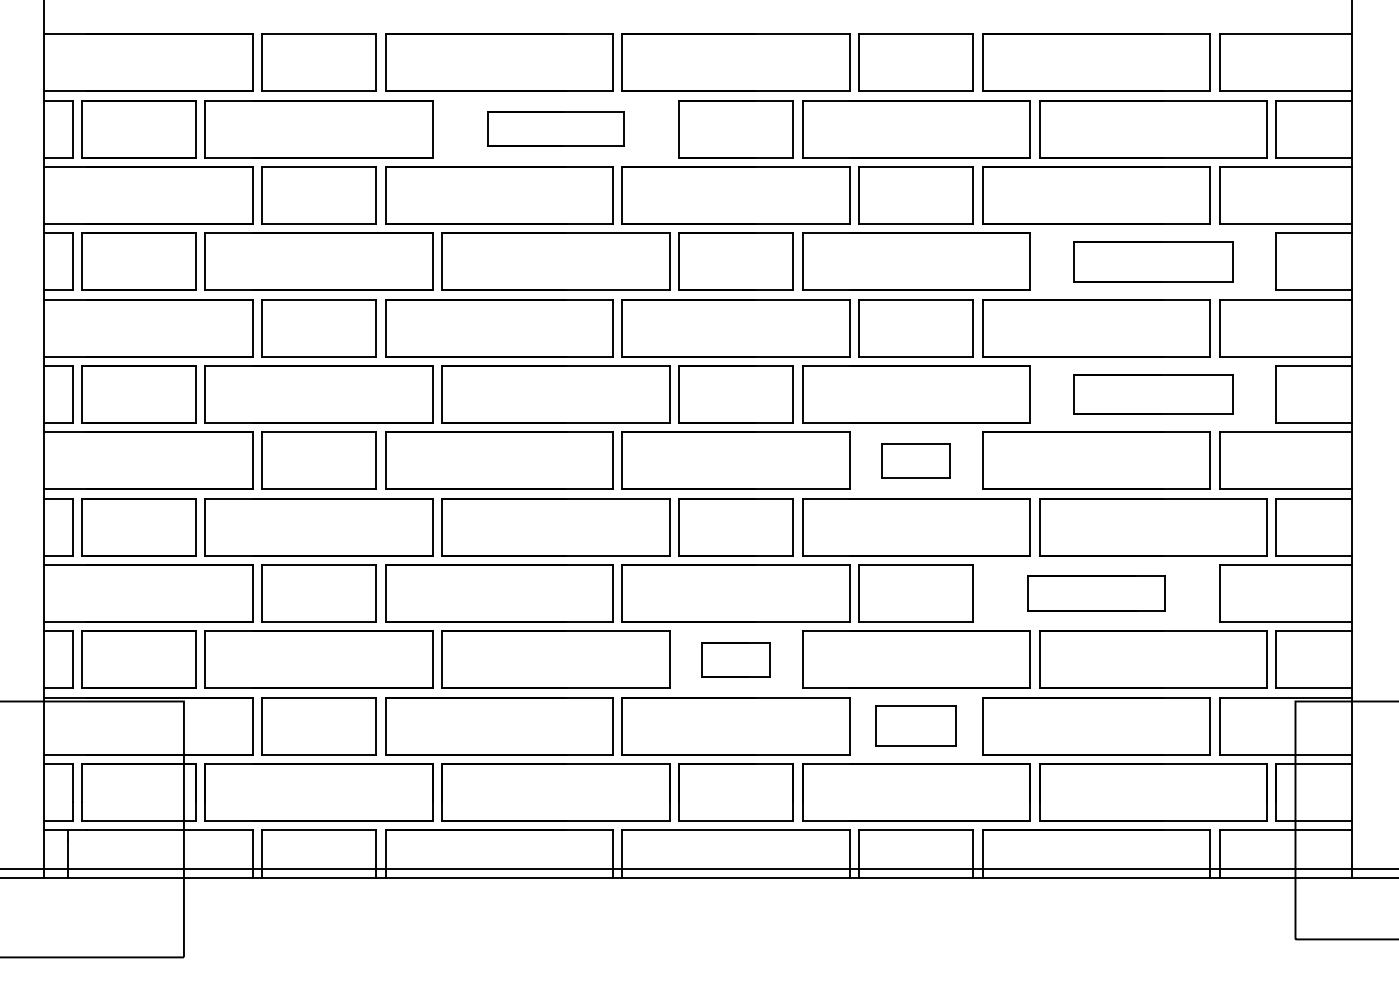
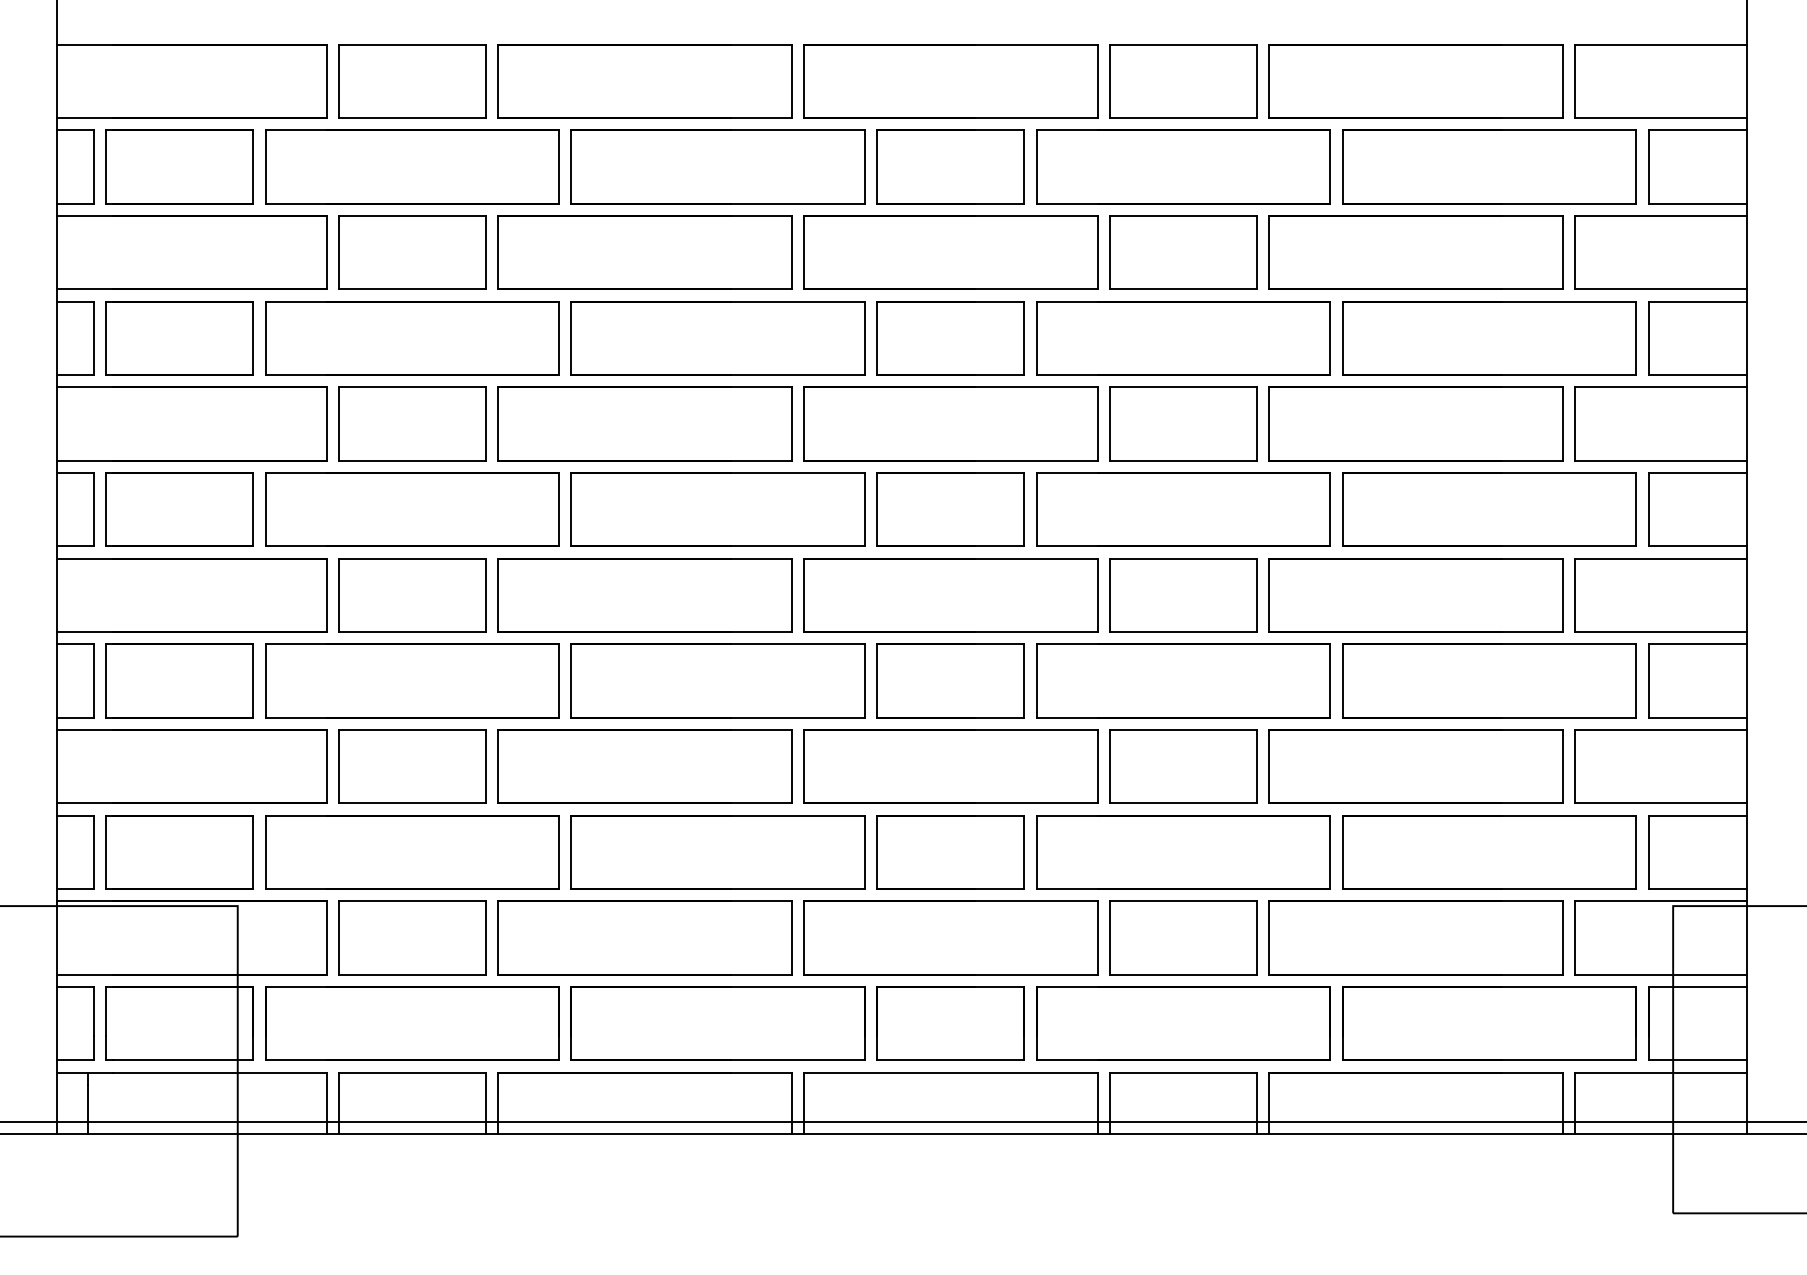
part: (555, 129) -> (717, 167), size x1.67
part: (1153, 261) -> (1489, 337), size x1.43
part: (1153, 394) -> (1489, 509), size x1.43
part: (915, 460) -> (1182, 594), size x1.67
part: (1096, 593) -> (1416, 766), size x1.67
part: (735, 659) -> (949, 851), size x1.67
part: (915, 726) -> (1182, 938), size x1.43

